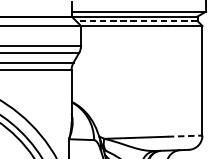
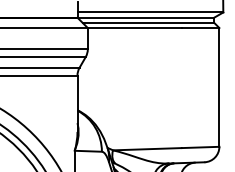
line: (137, 20) -> (148, 22), dashed -> solid
line: (185, 136) -> (200, 147), dashed -> solid

